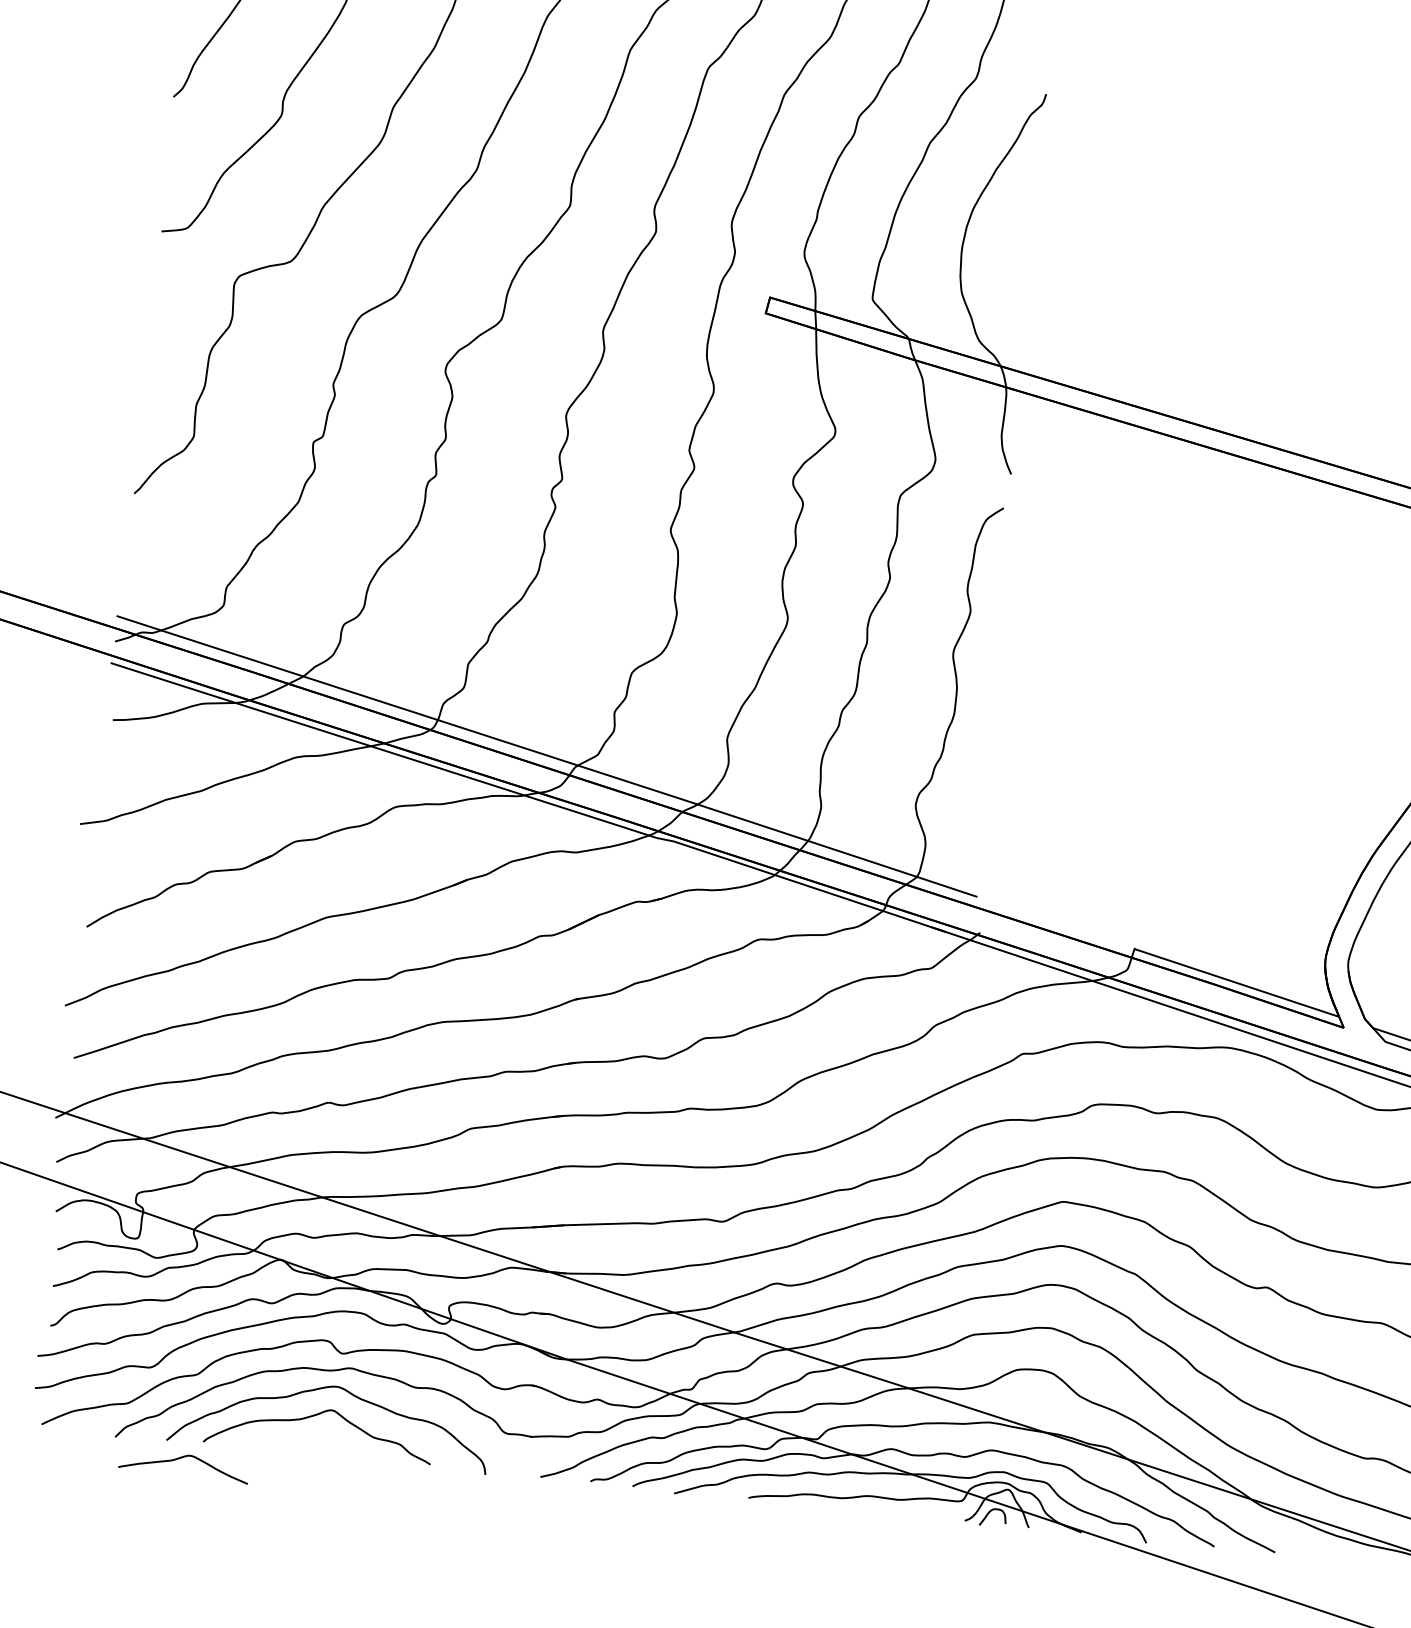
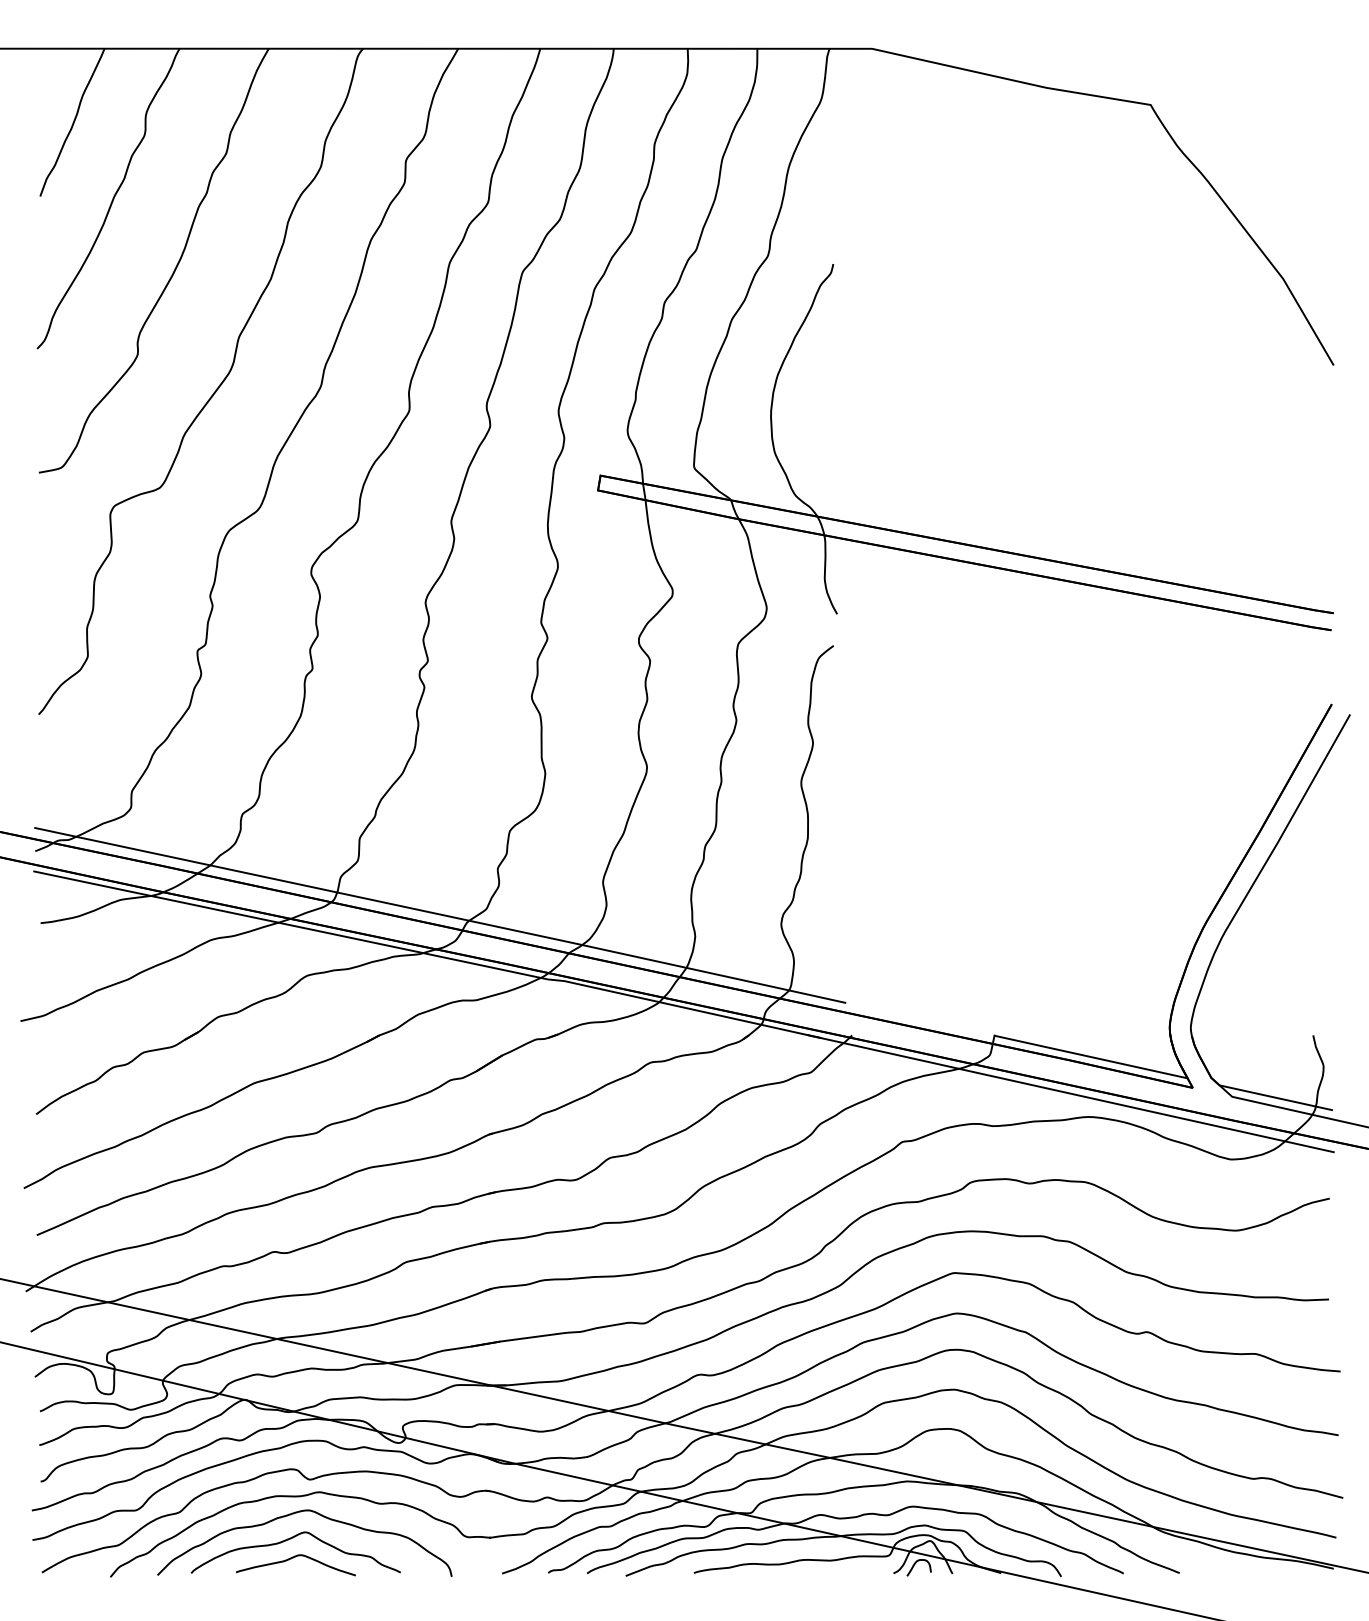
curve: (179, 1459) -> (291, 1559), moved

